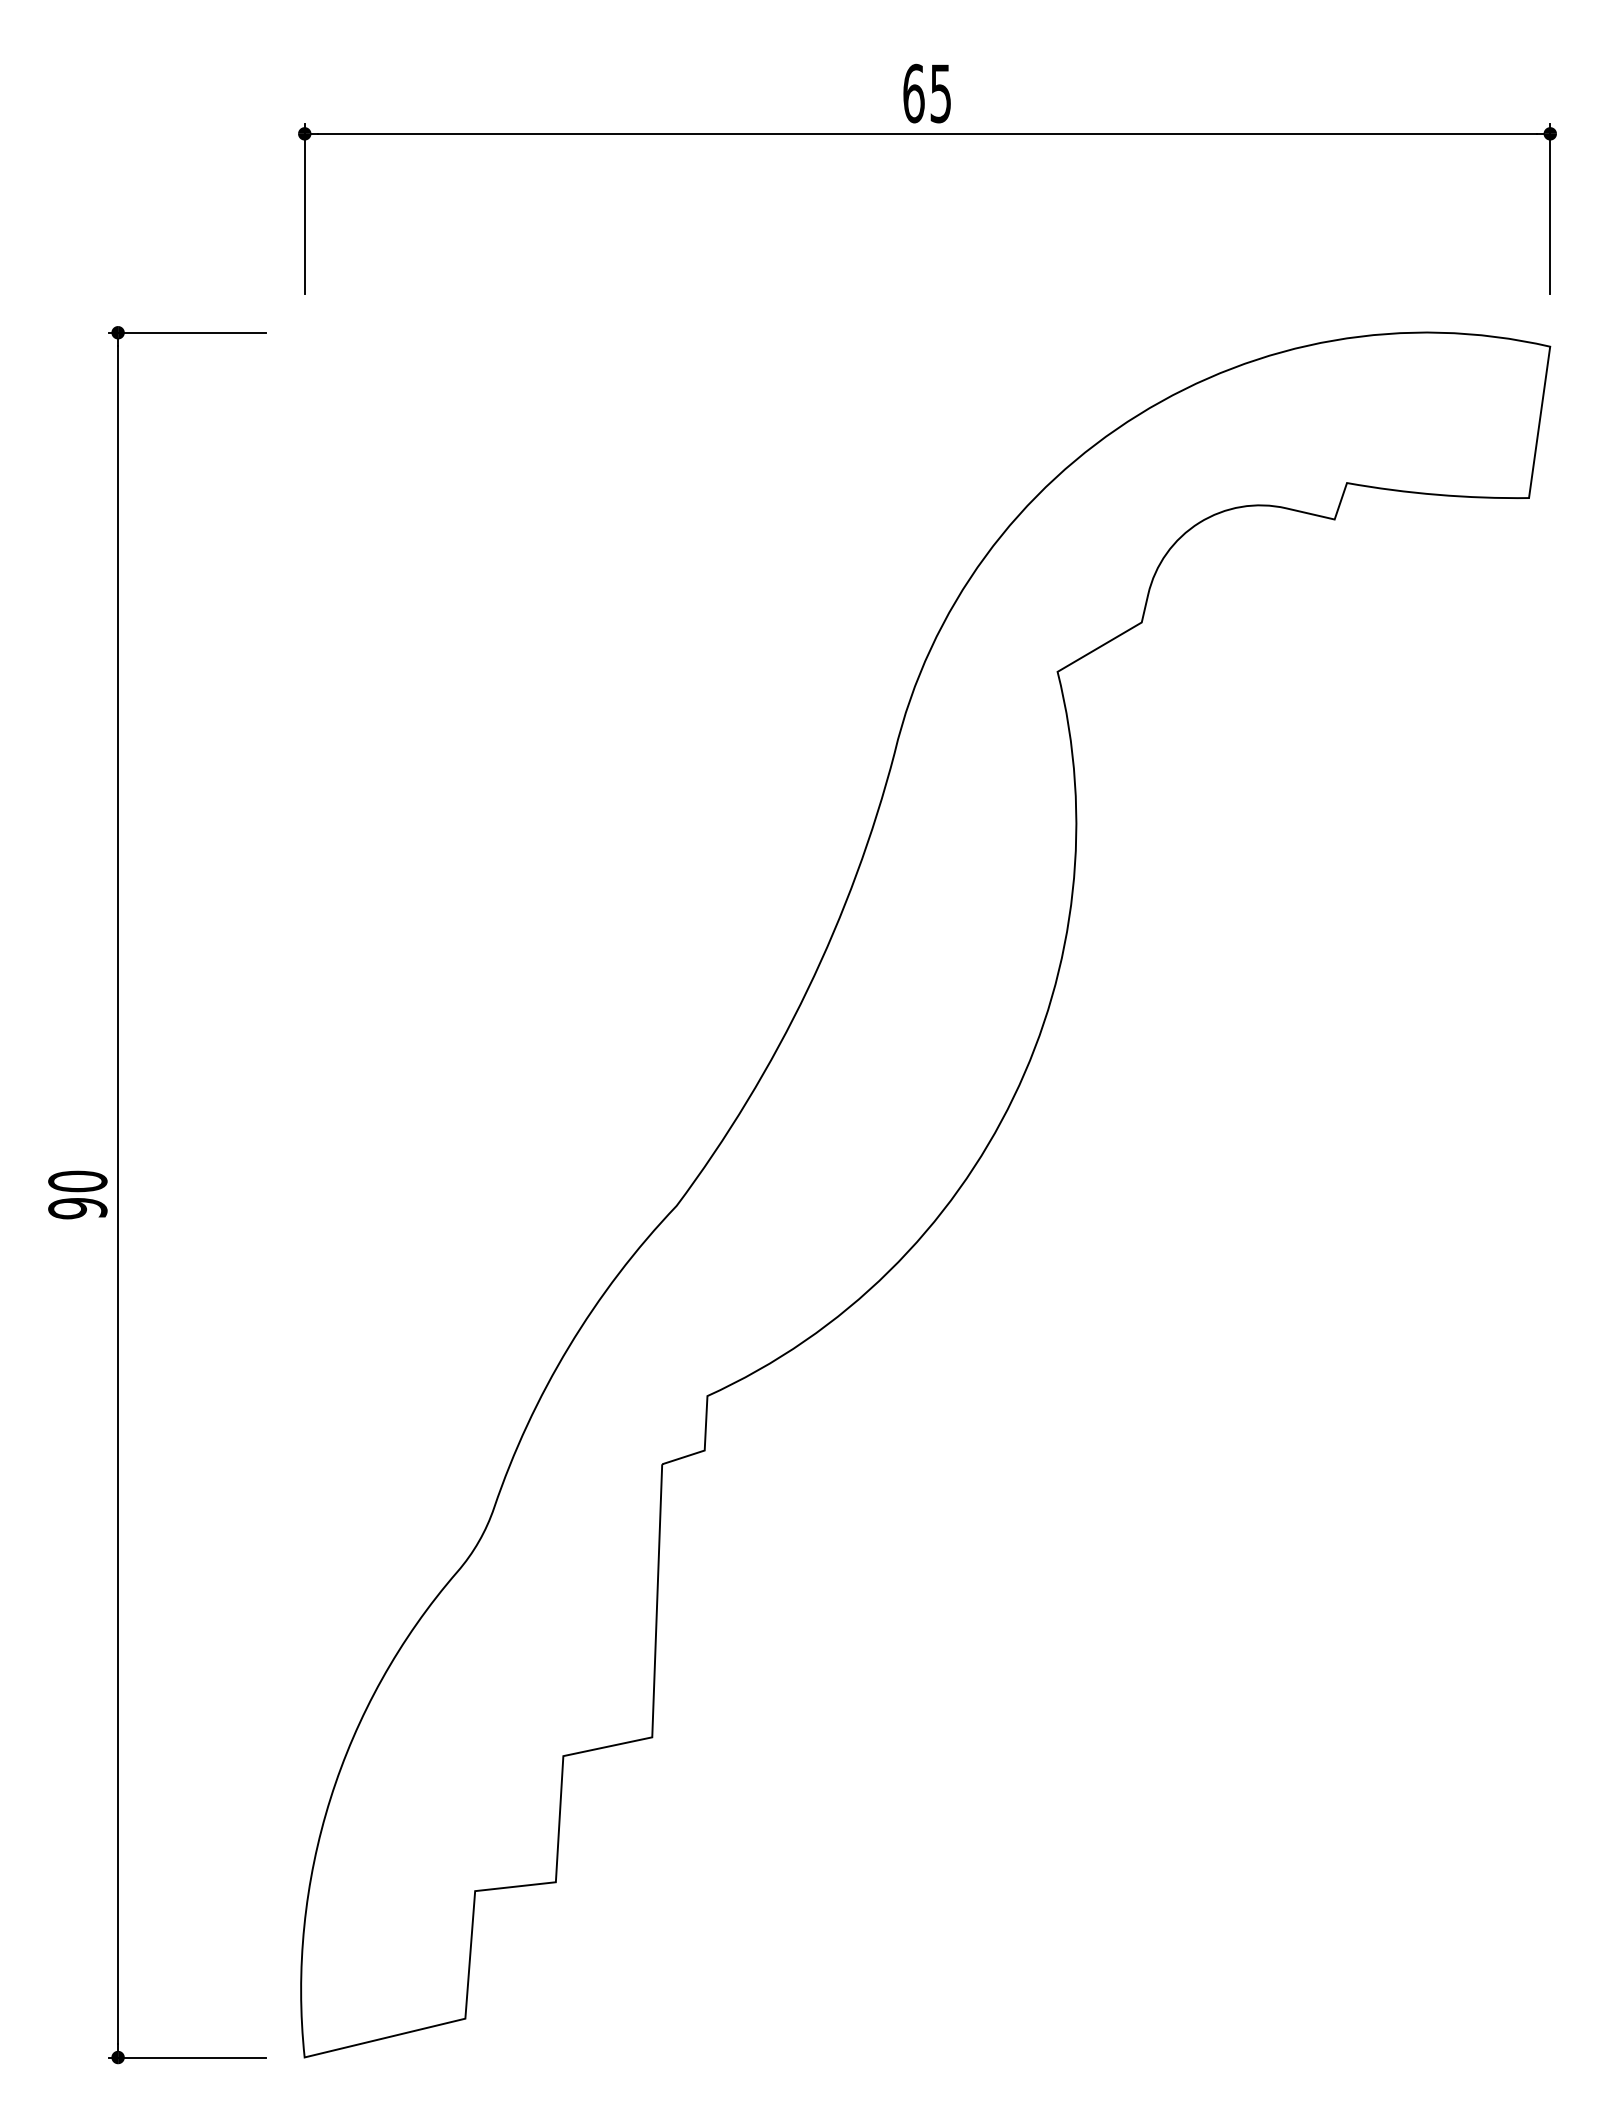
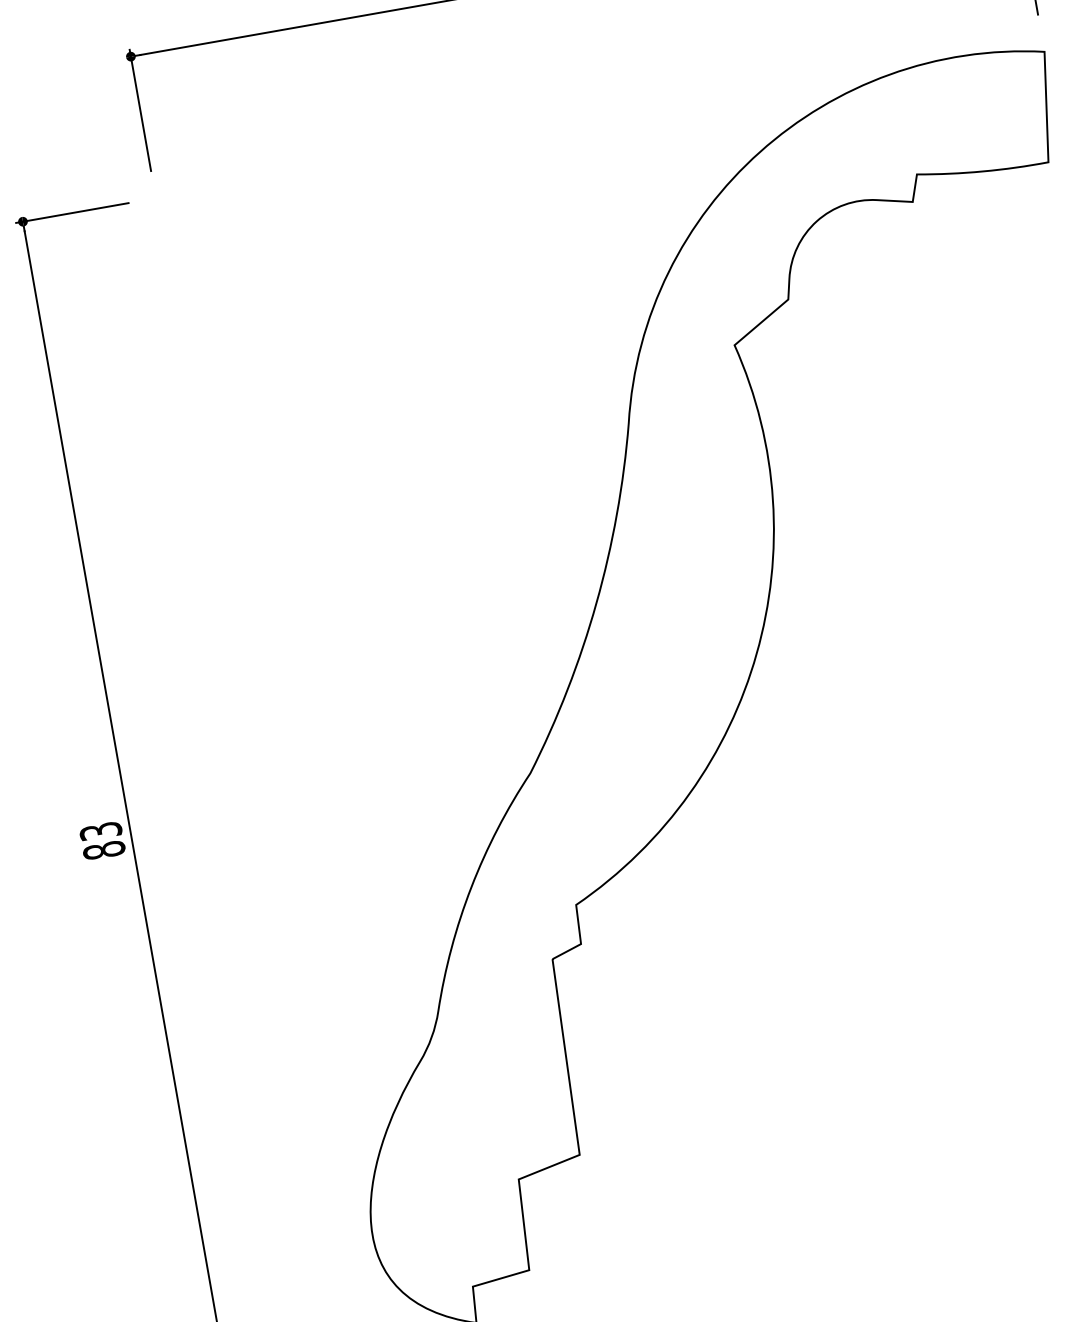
text: (77, 1194) -> (102, 840), 90 -> 83

